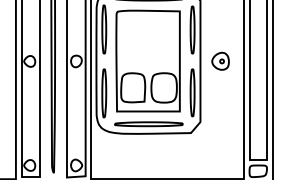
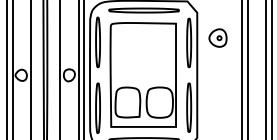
part: (220, 60) -> (217, 37), moved

